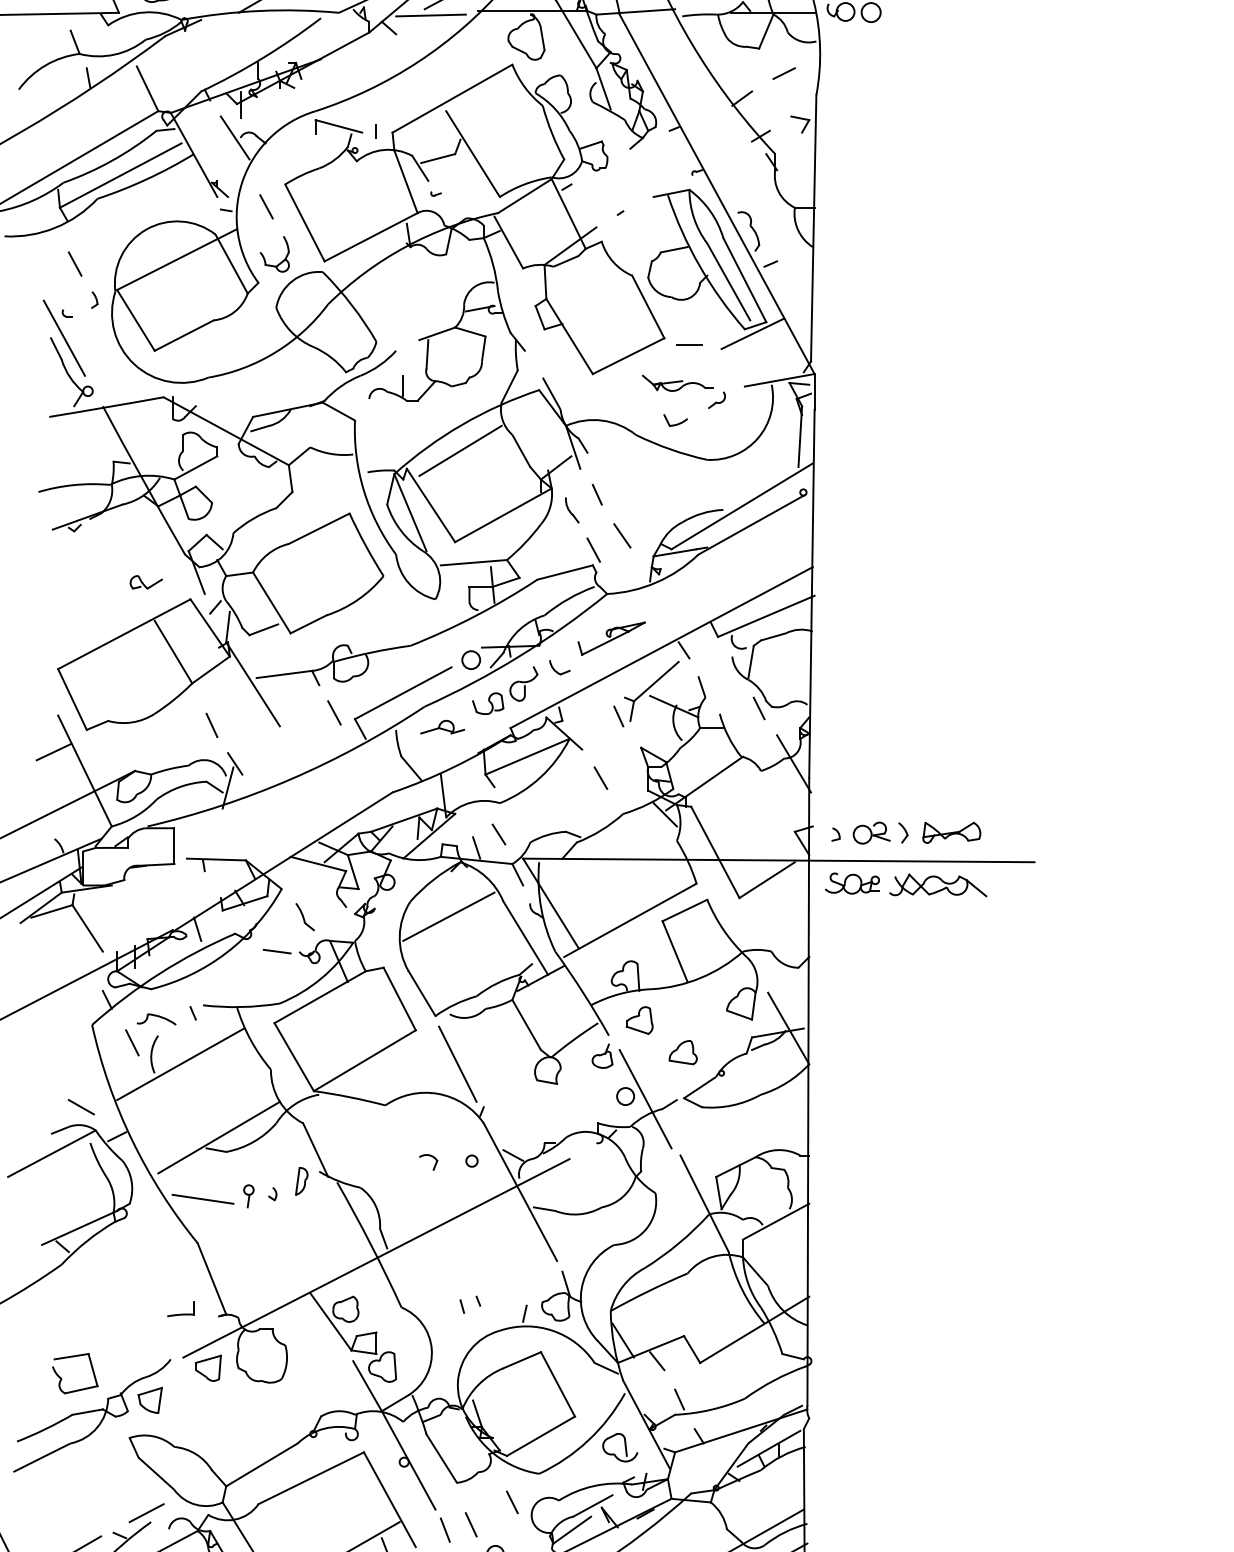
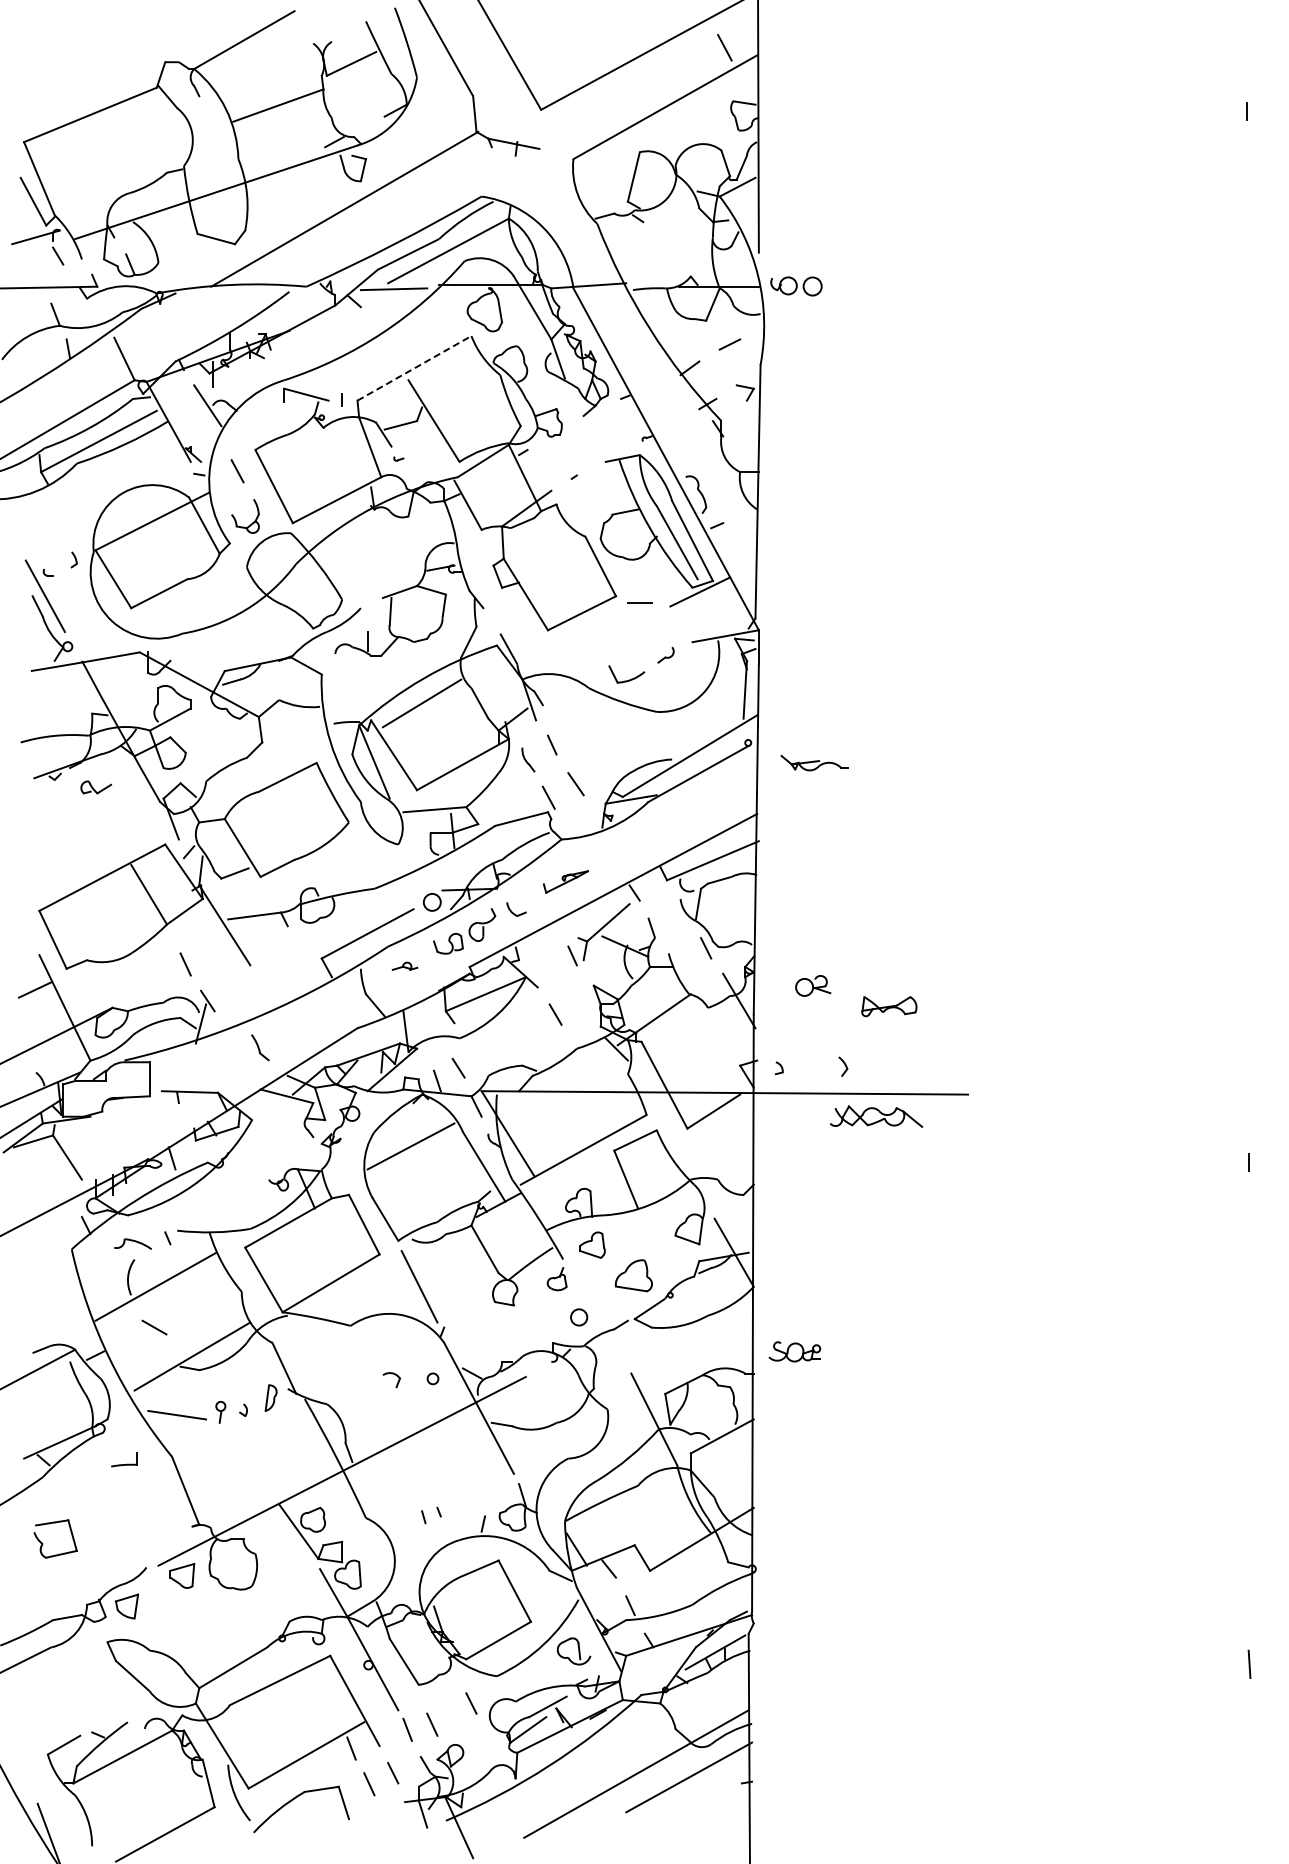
line: (452, 98) -> (414, 368), solid -> dashed
line: (75, 263) -> (55, 525), removed
part: (677, 382) -> (814, 762), moved
part: (675, 420) -> (626, 674), size x1.6
part: (145, 582) -> (95, 787), moved
part: (611, 638) -> (565, 881), size x0.7
line: (334, 712) -> (302, 952), removed
part: (442, 727) -> (404, 966), size x0.6
part: (872, 832) -> (813, 985), moved
part: (951, 832) -> (889, 1006), moved
part: (852, 883) -> (794, 1351), moved
part: (305, 916) -> (260, 1047), moved
line: (276, 951) -> (247, 1179), removed
line: (131, 1042) -> (109, 1266), removed
part: (682, 1052) -> (633, 1275), size x1.4
line: (644, 1098) -> (597, 1319), removed
line: (81, 1107) -> (154, 1327), moved
part: (181, 1308) -> (124, 1459), moved
part: (62, 1378) -> (43, 1543), moved
line: (146, 1512) -> (123, 1713), removed

